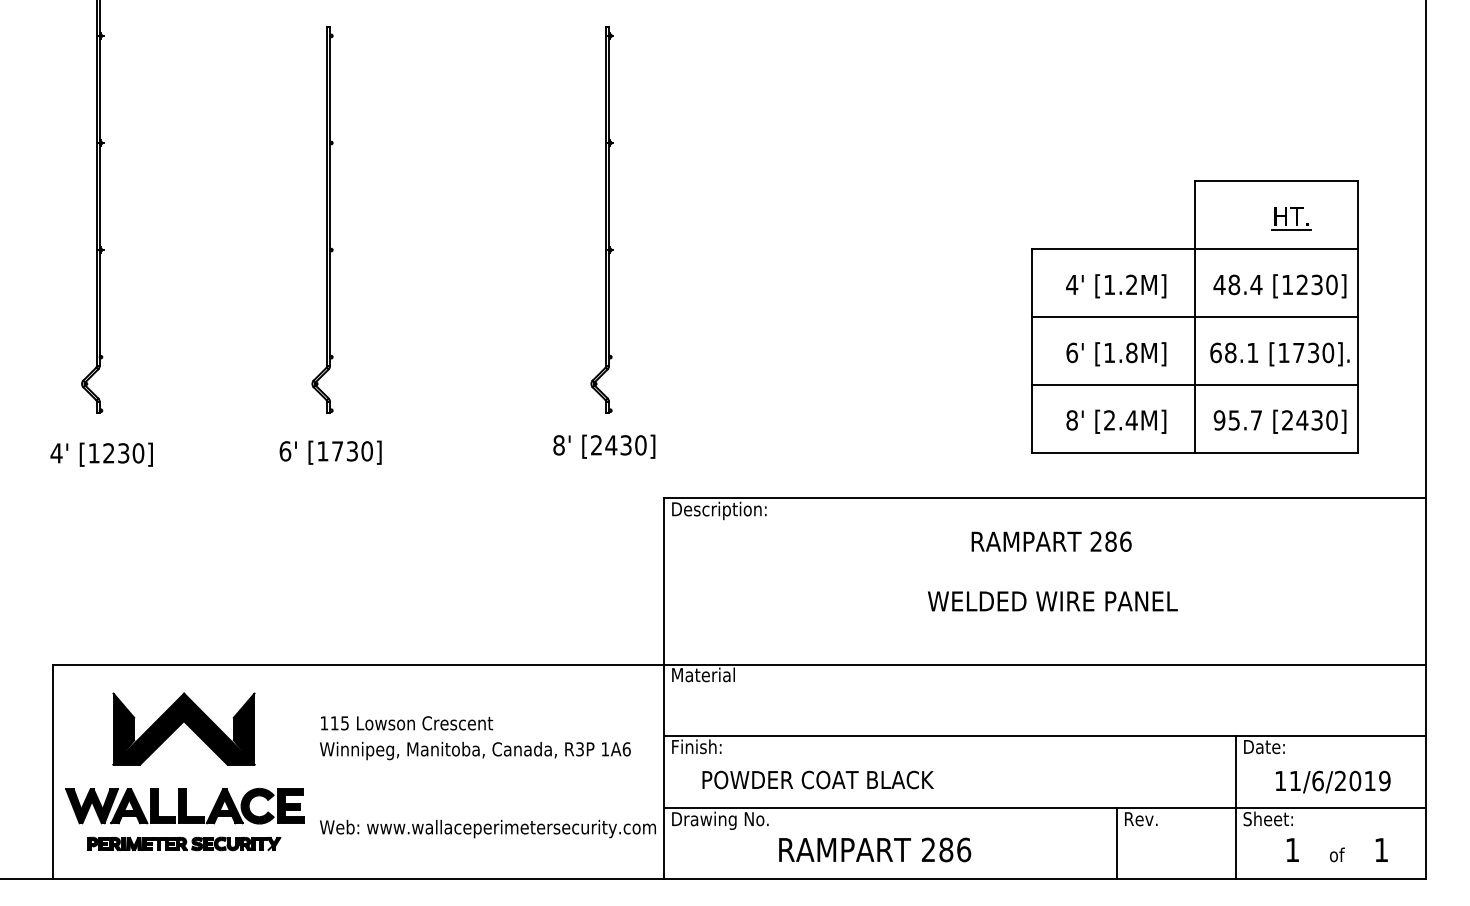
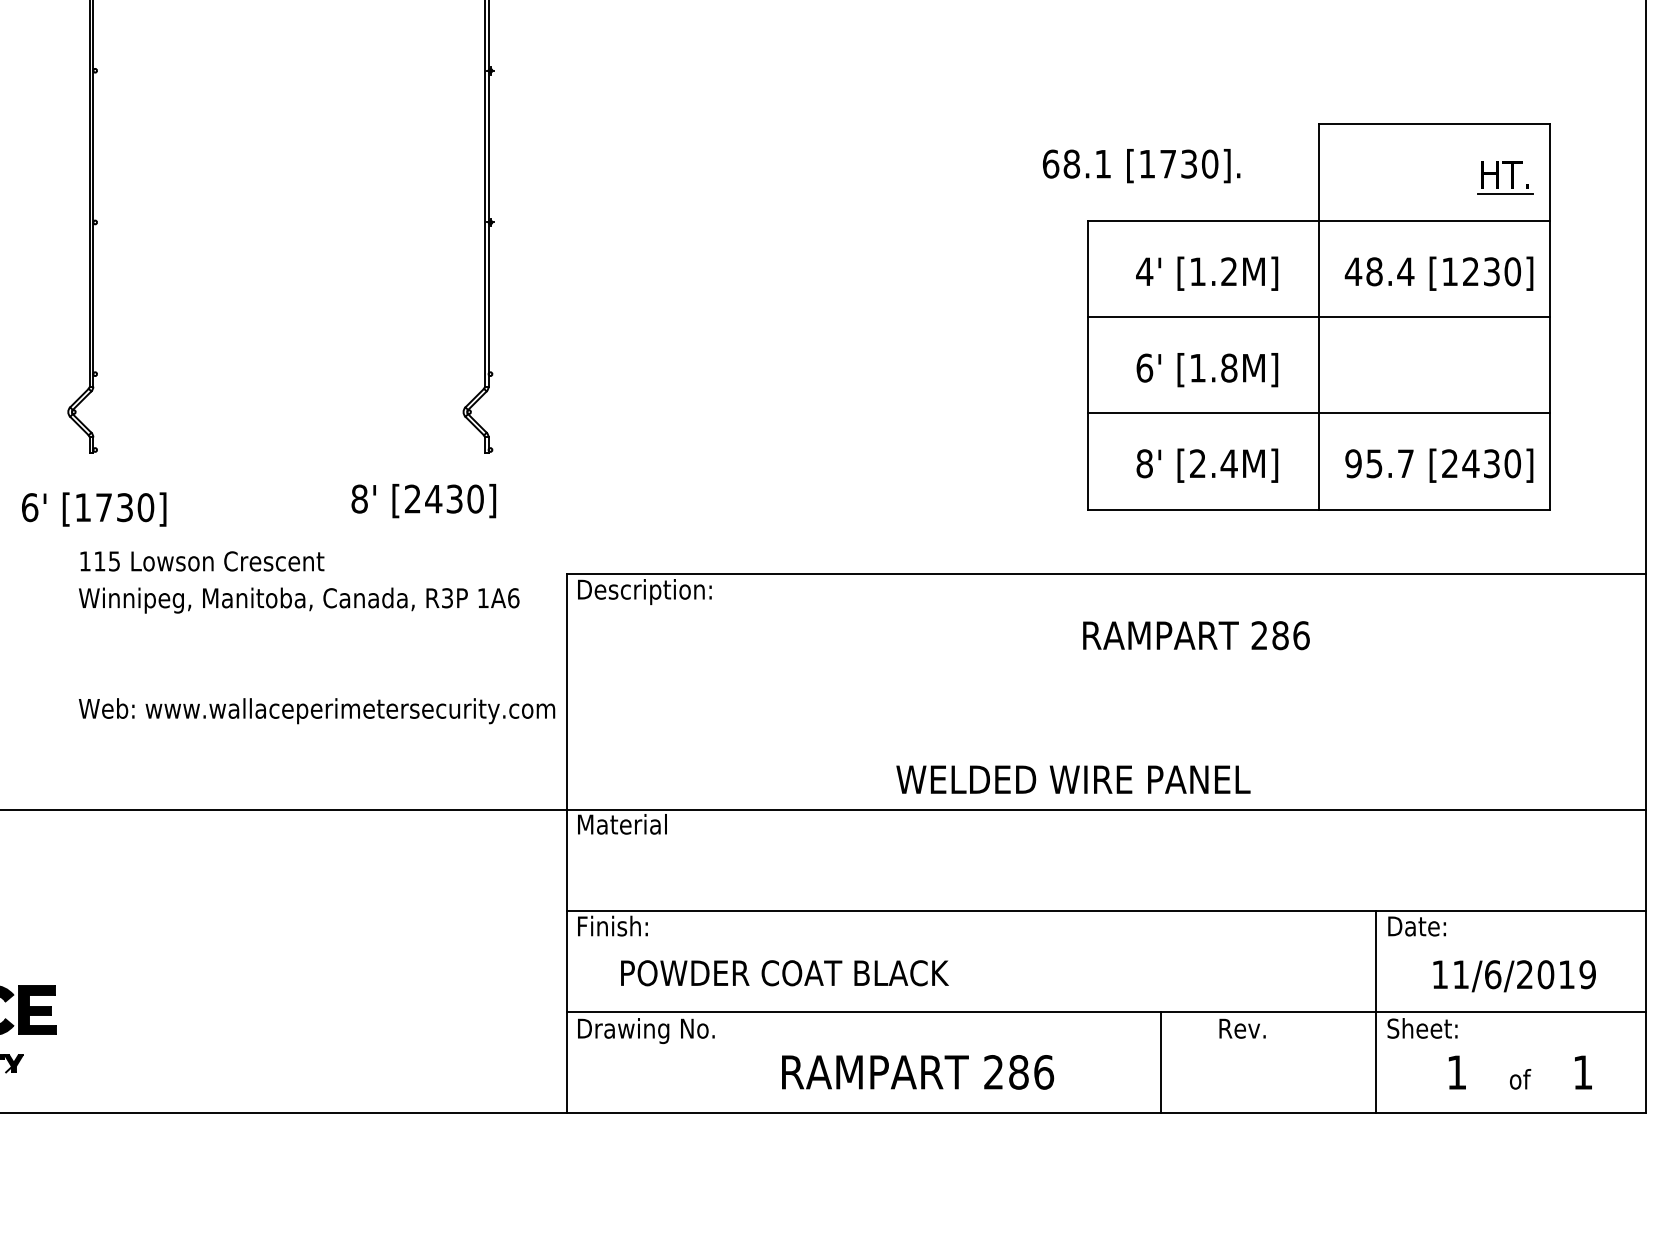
part: (1291, 218) -> (1505, 177), moved
text: (1279, 354) -> (1140, 166), moved
text: (604, 446) -> (424, 500), moved
text: (1051, 541) -> (1196, 635), moved
text: (1052, 601) -> (1072, 779), moved
text: (487, 777) -> (316, 638), moved
line: (1116, 842) -> (1160, 1061), moved
text: (875, 849) -> (918, 1071), moved

